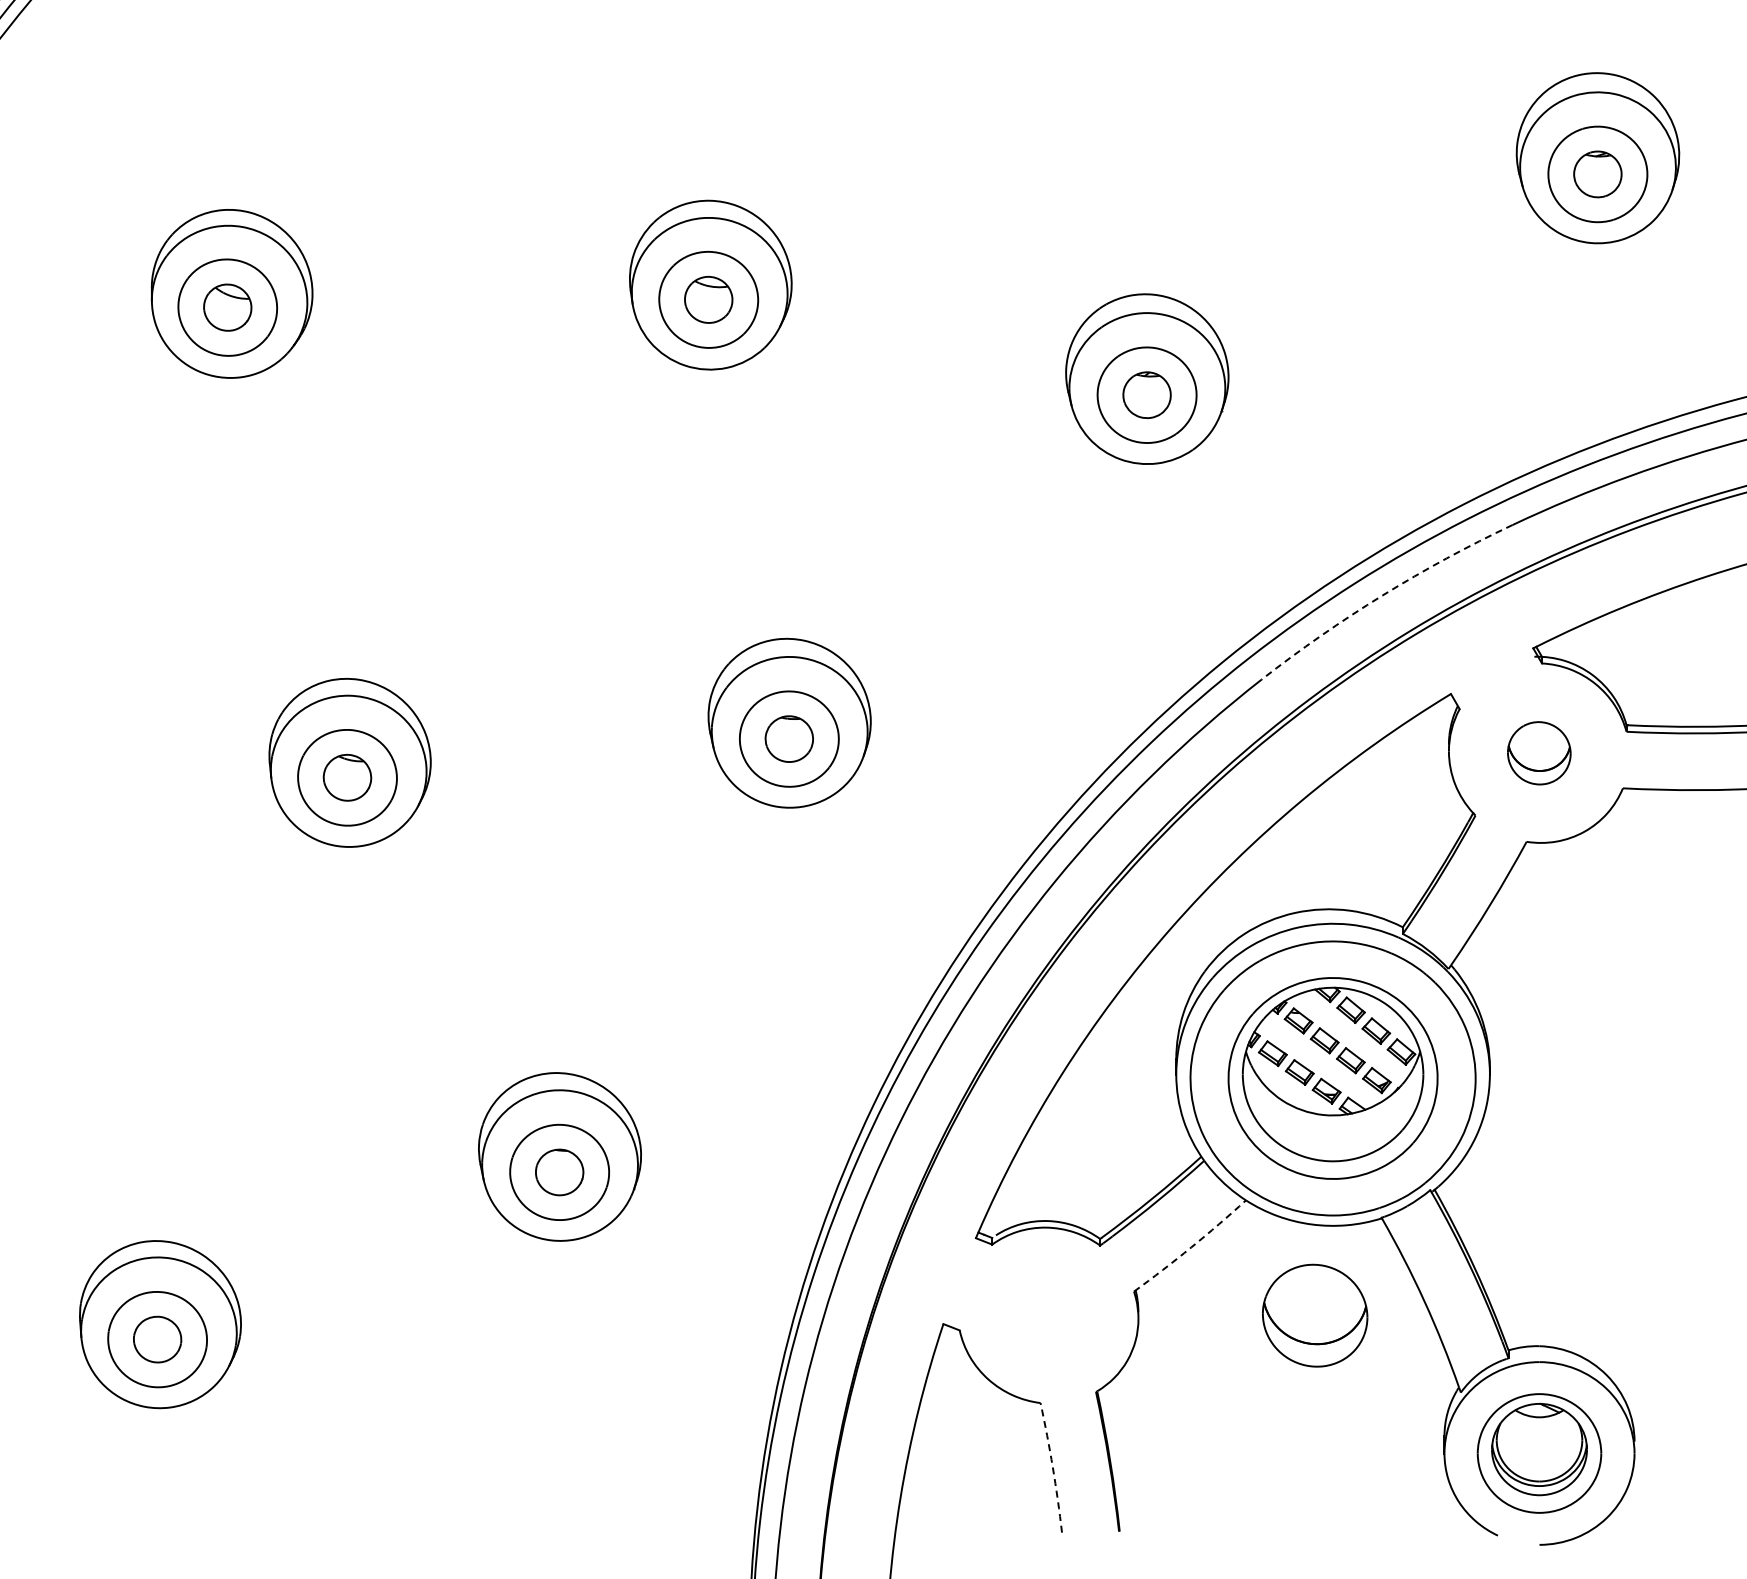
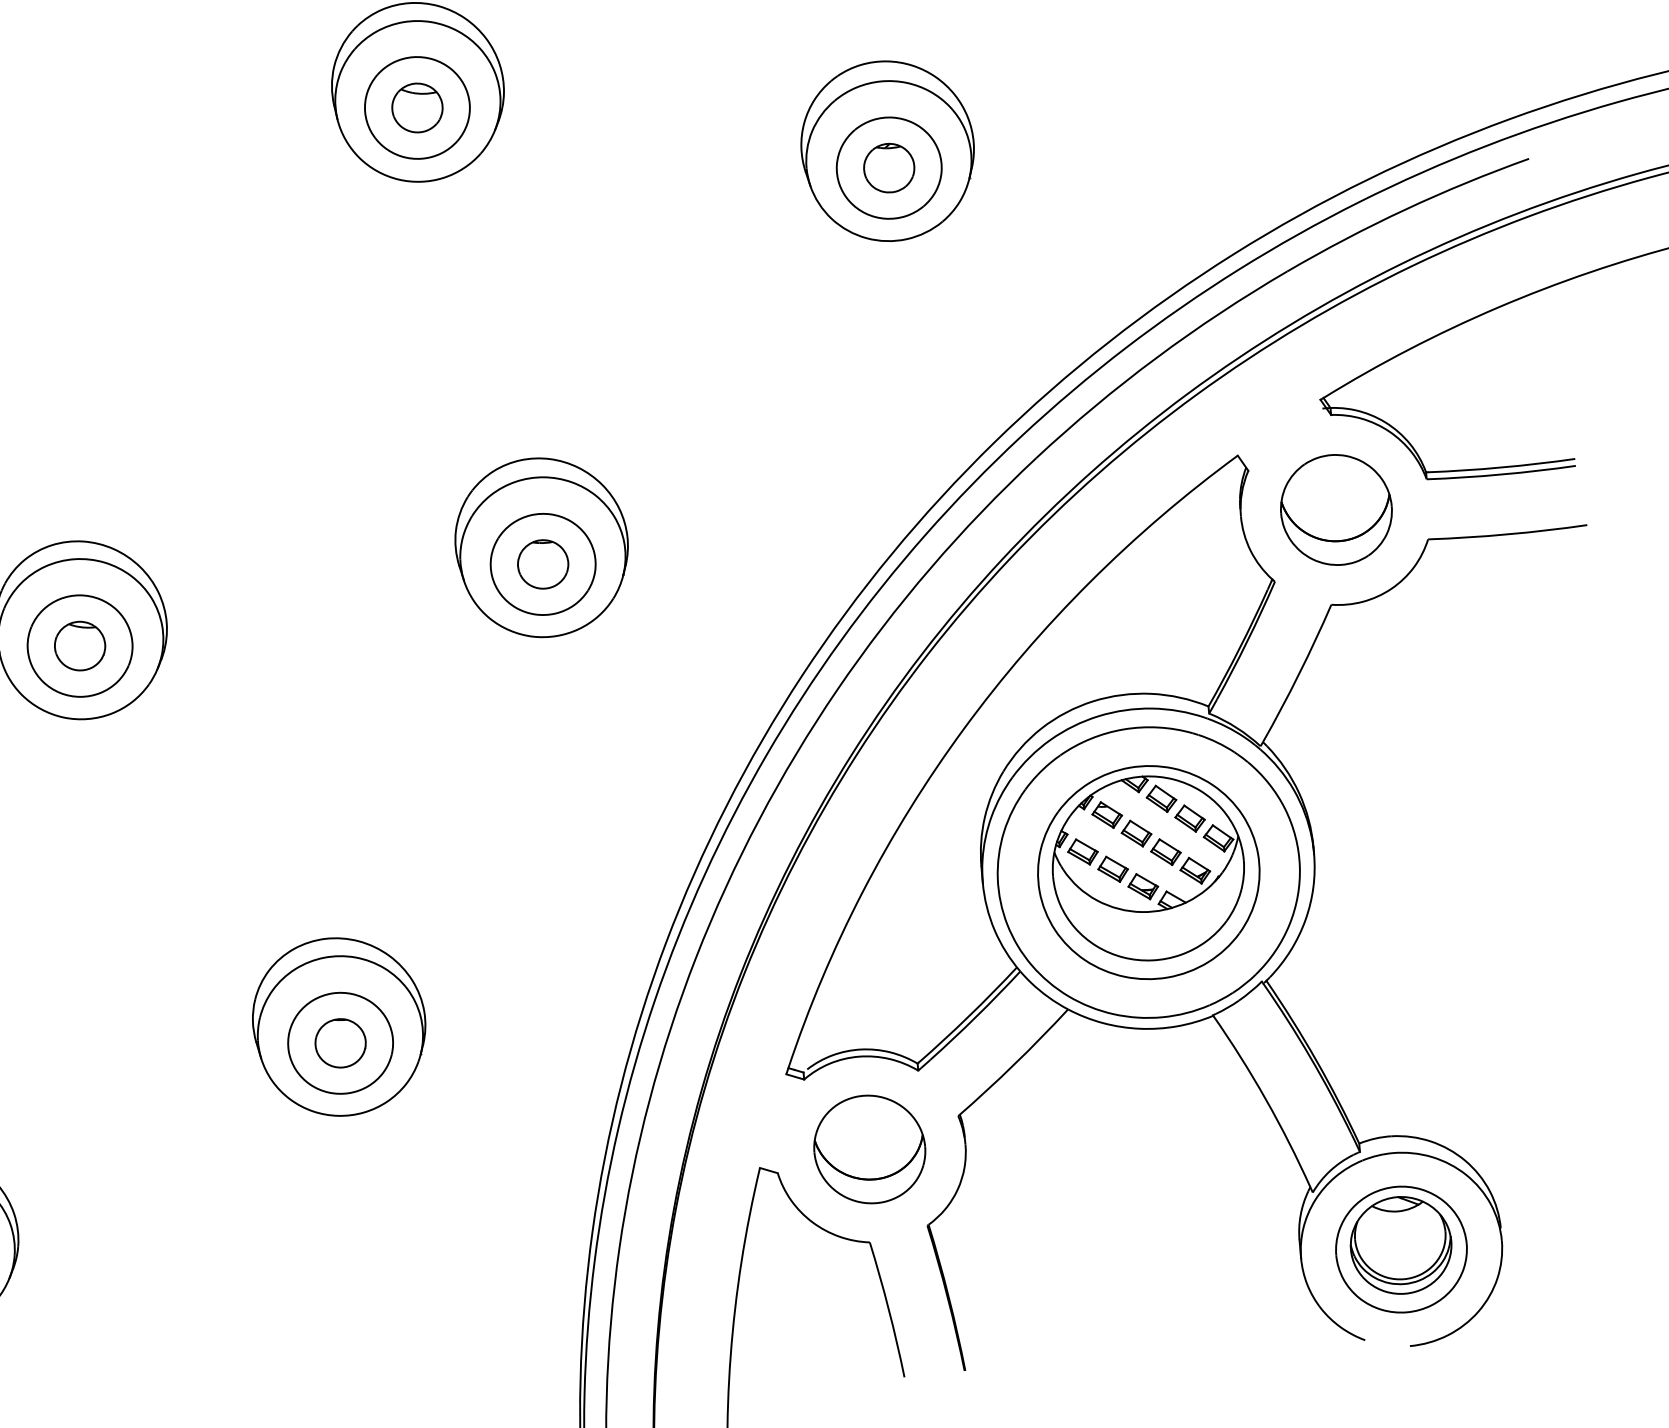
arc: (1382, 595) -> (1156, 357), dashed -> solid
part: (1539, 753) -> (1336, 510), size x1.67
arc: (1191, 1247) -> (1014, 1064), dashed -> solid
part: (1315, 1315) -> (870, 1149), moved
arc: (1052, 1467) -> (888, 1309), dashed -> solid

